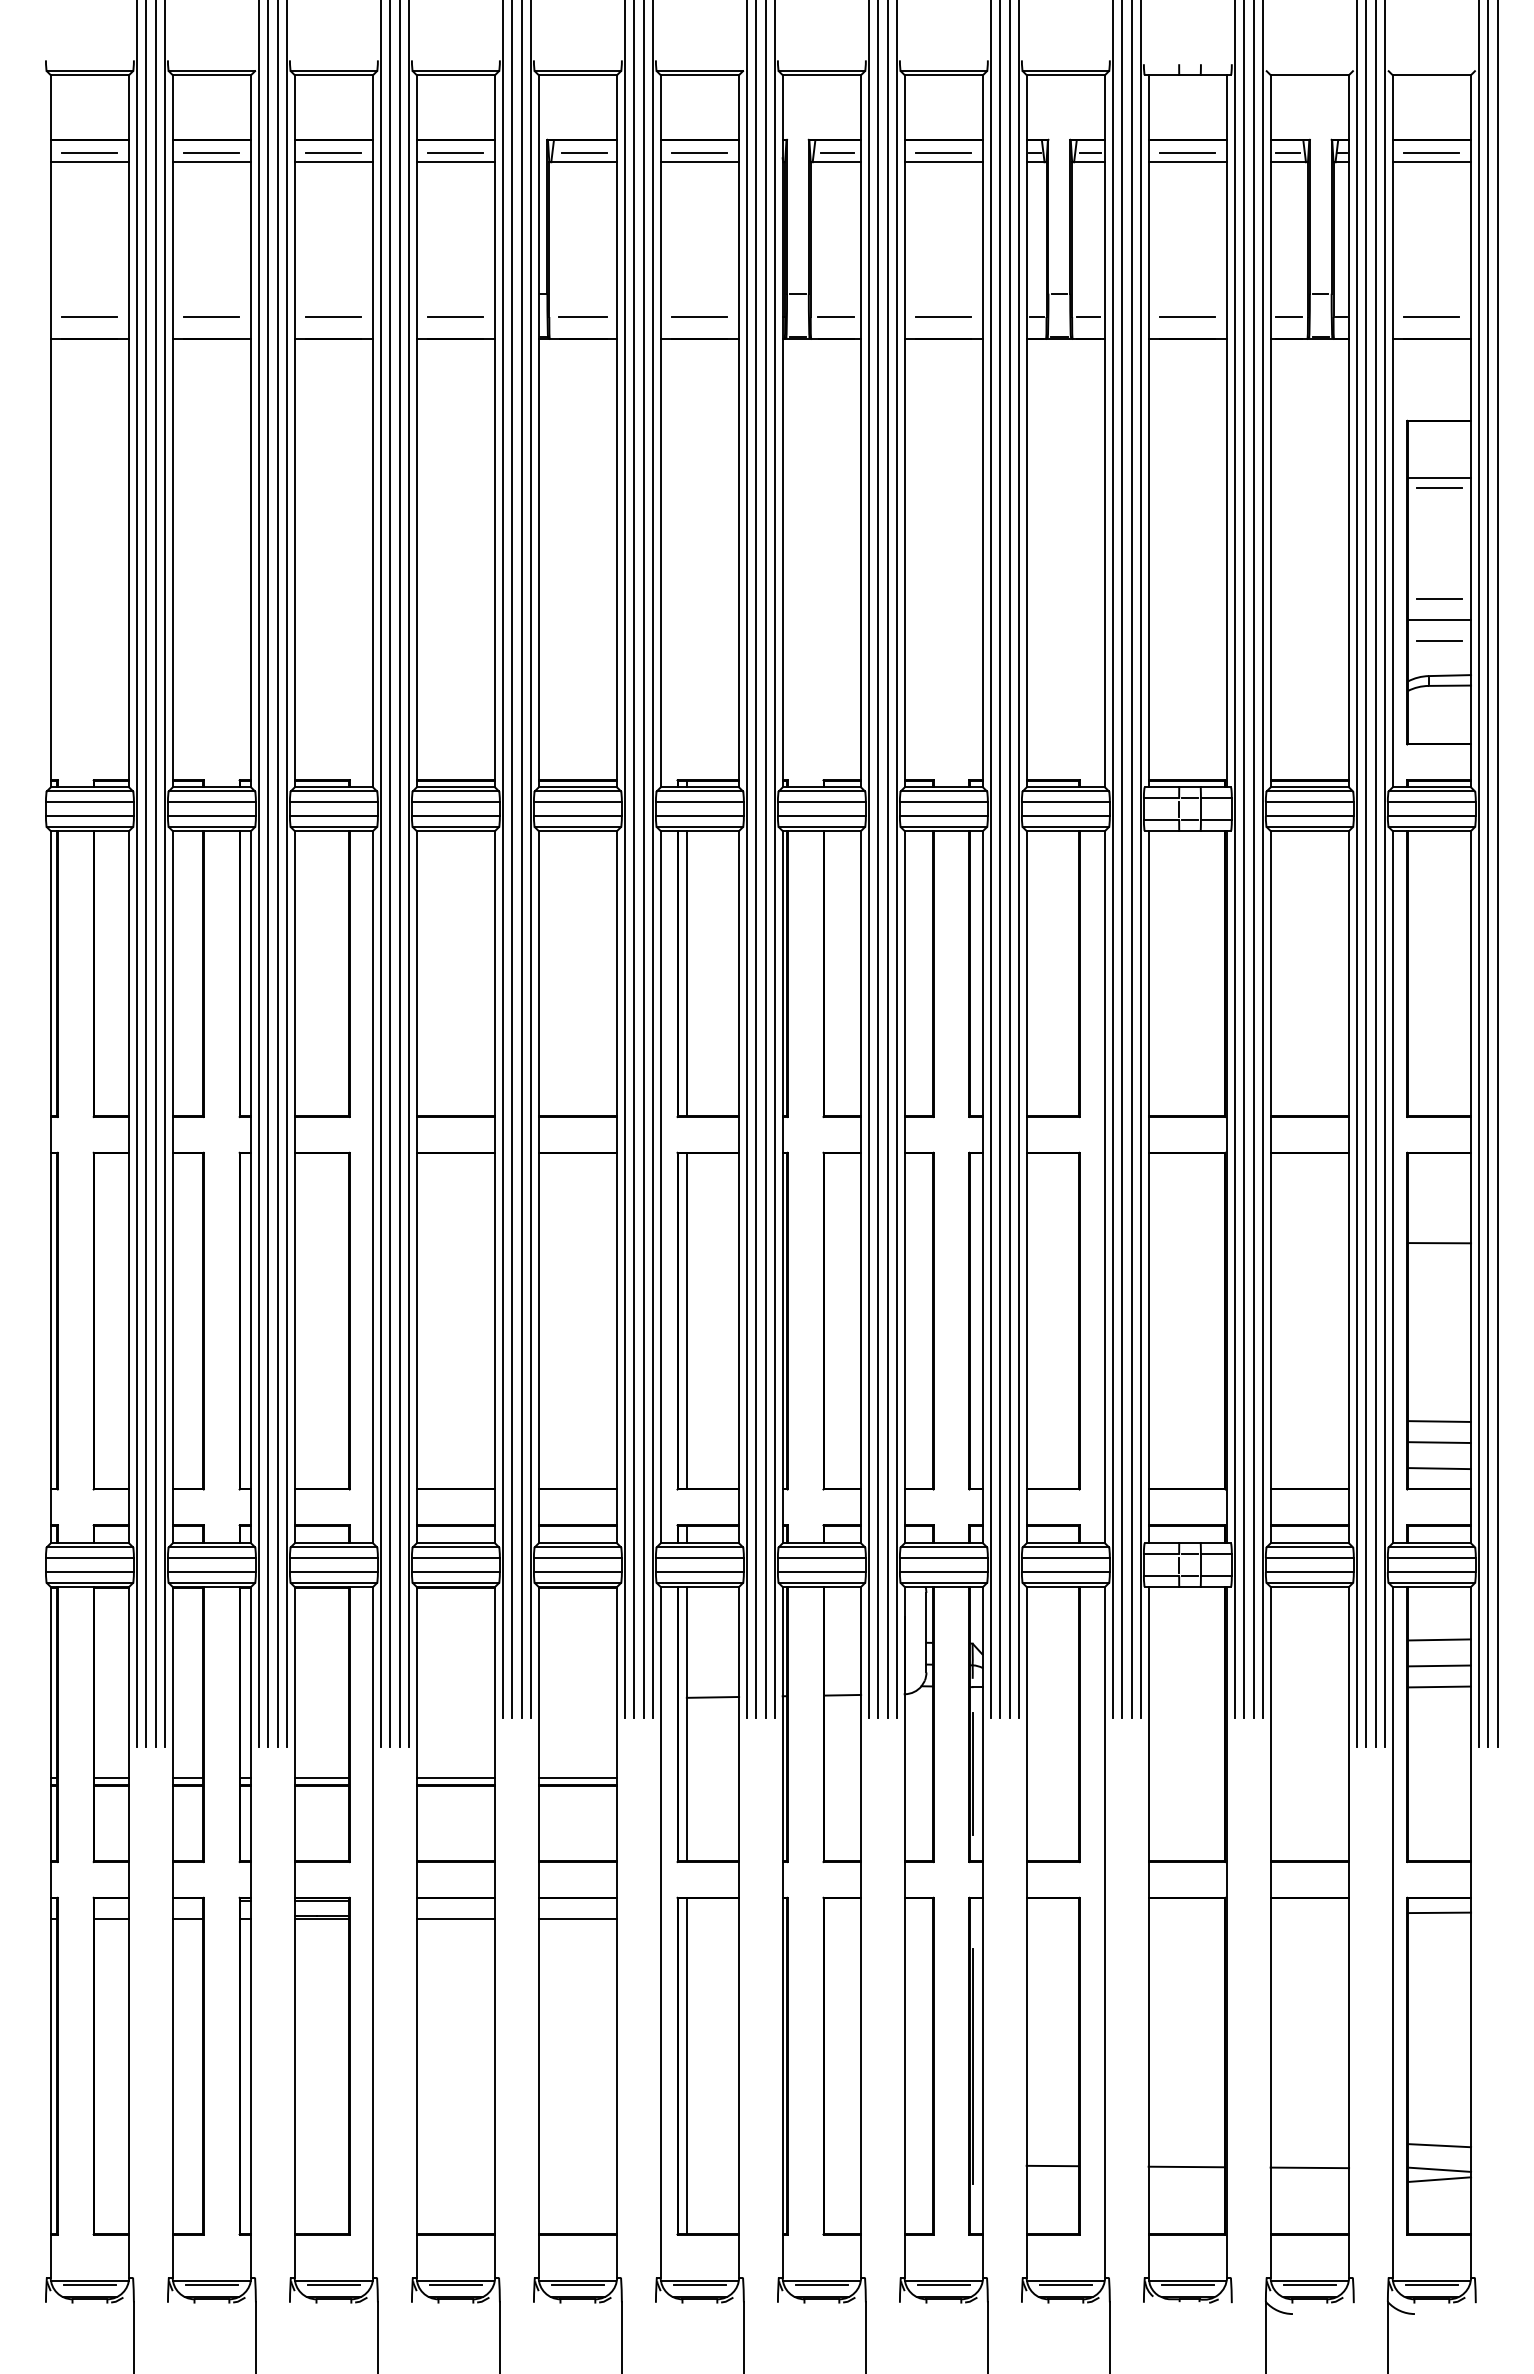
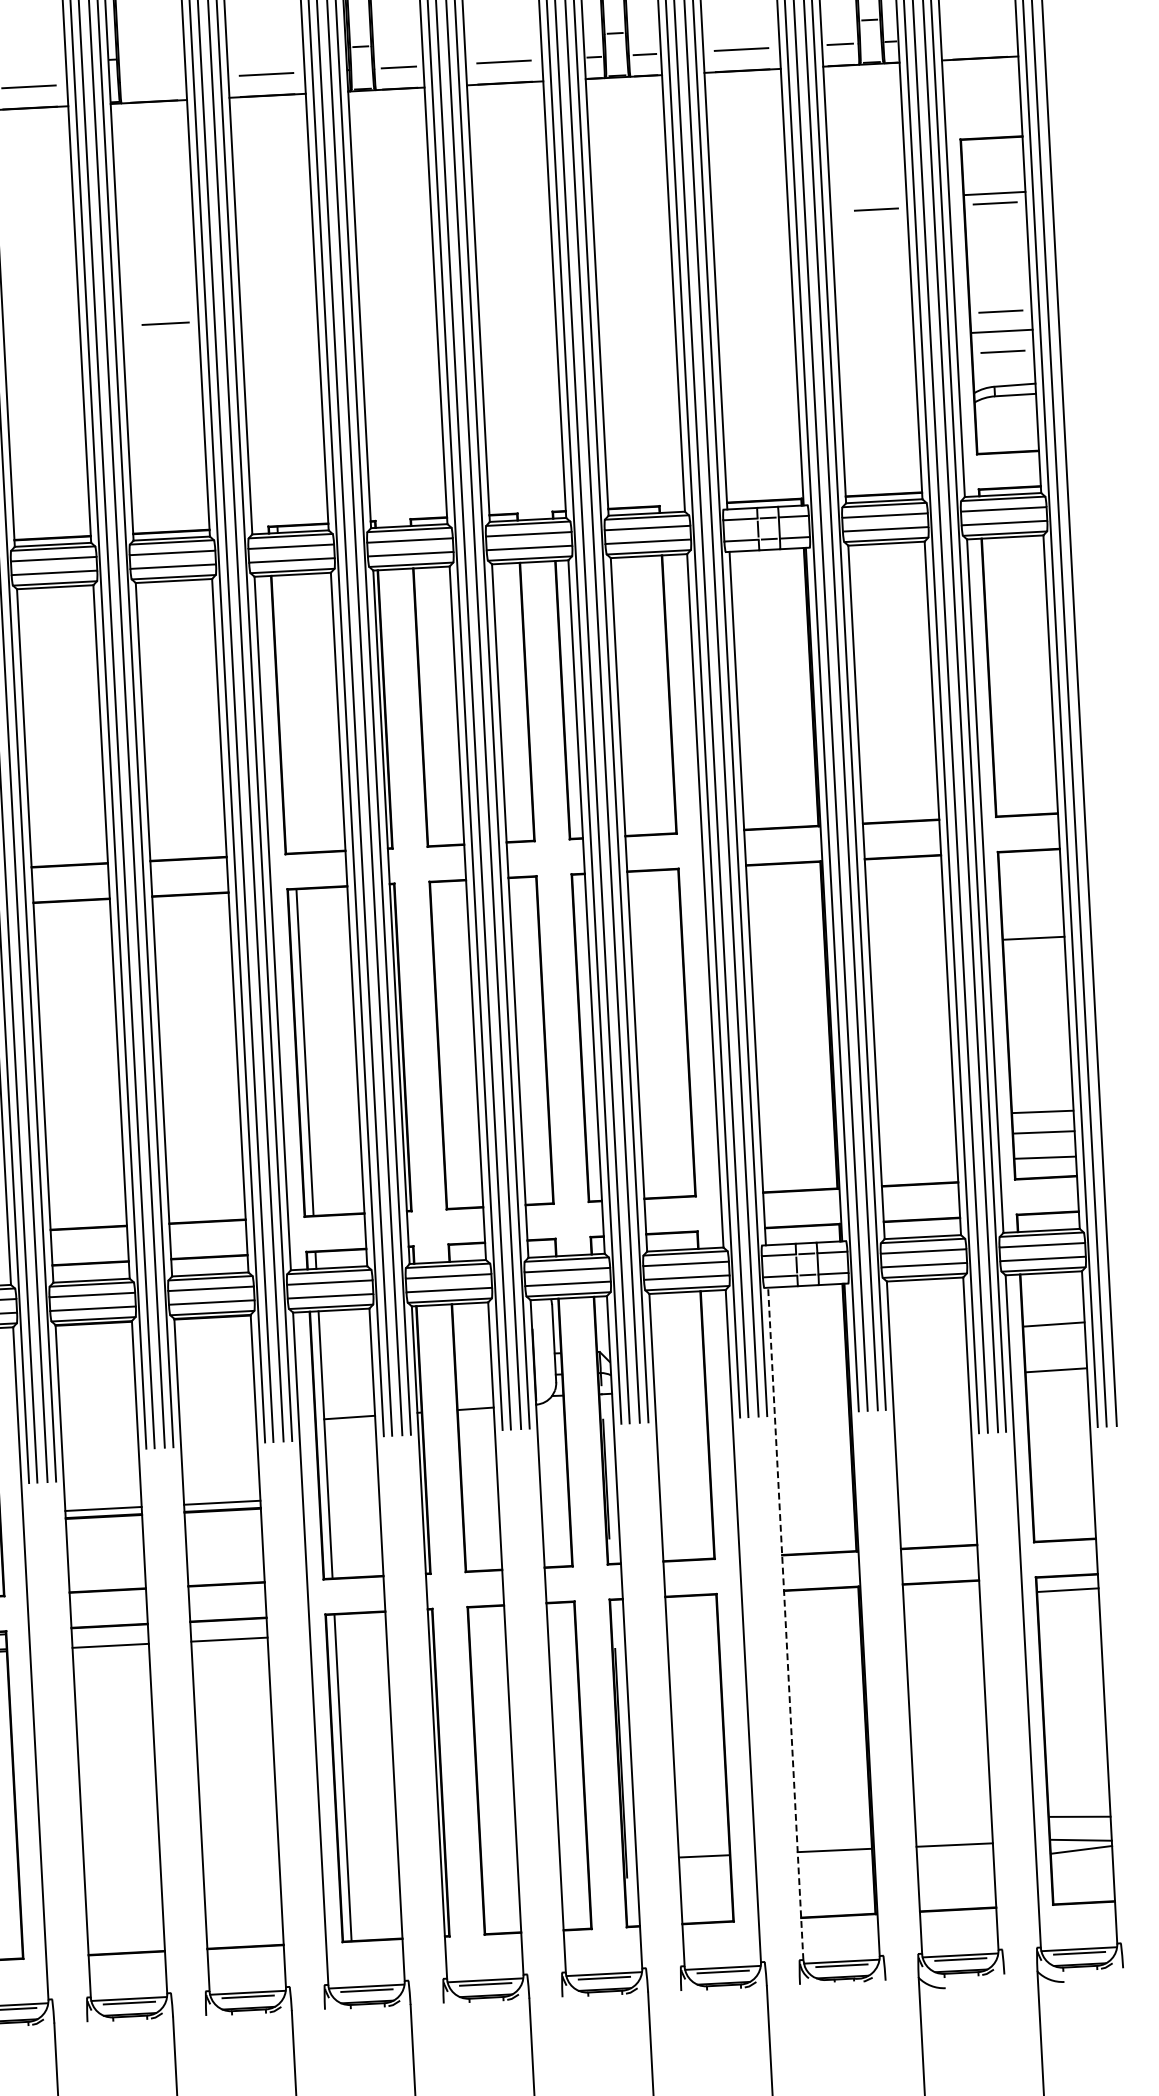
line: (582, 316) -> (164, 323), moved
line: (1431, 317) -> (978, 37), removed
line: (1317, 487) -> (876, 208), added
line: (686, 973) -> (286, 714), removed
line: (1439, 1665) -> (1055, 1349), removed
line: (1148, 1931) -> (785, 1623), solid -> dashed

